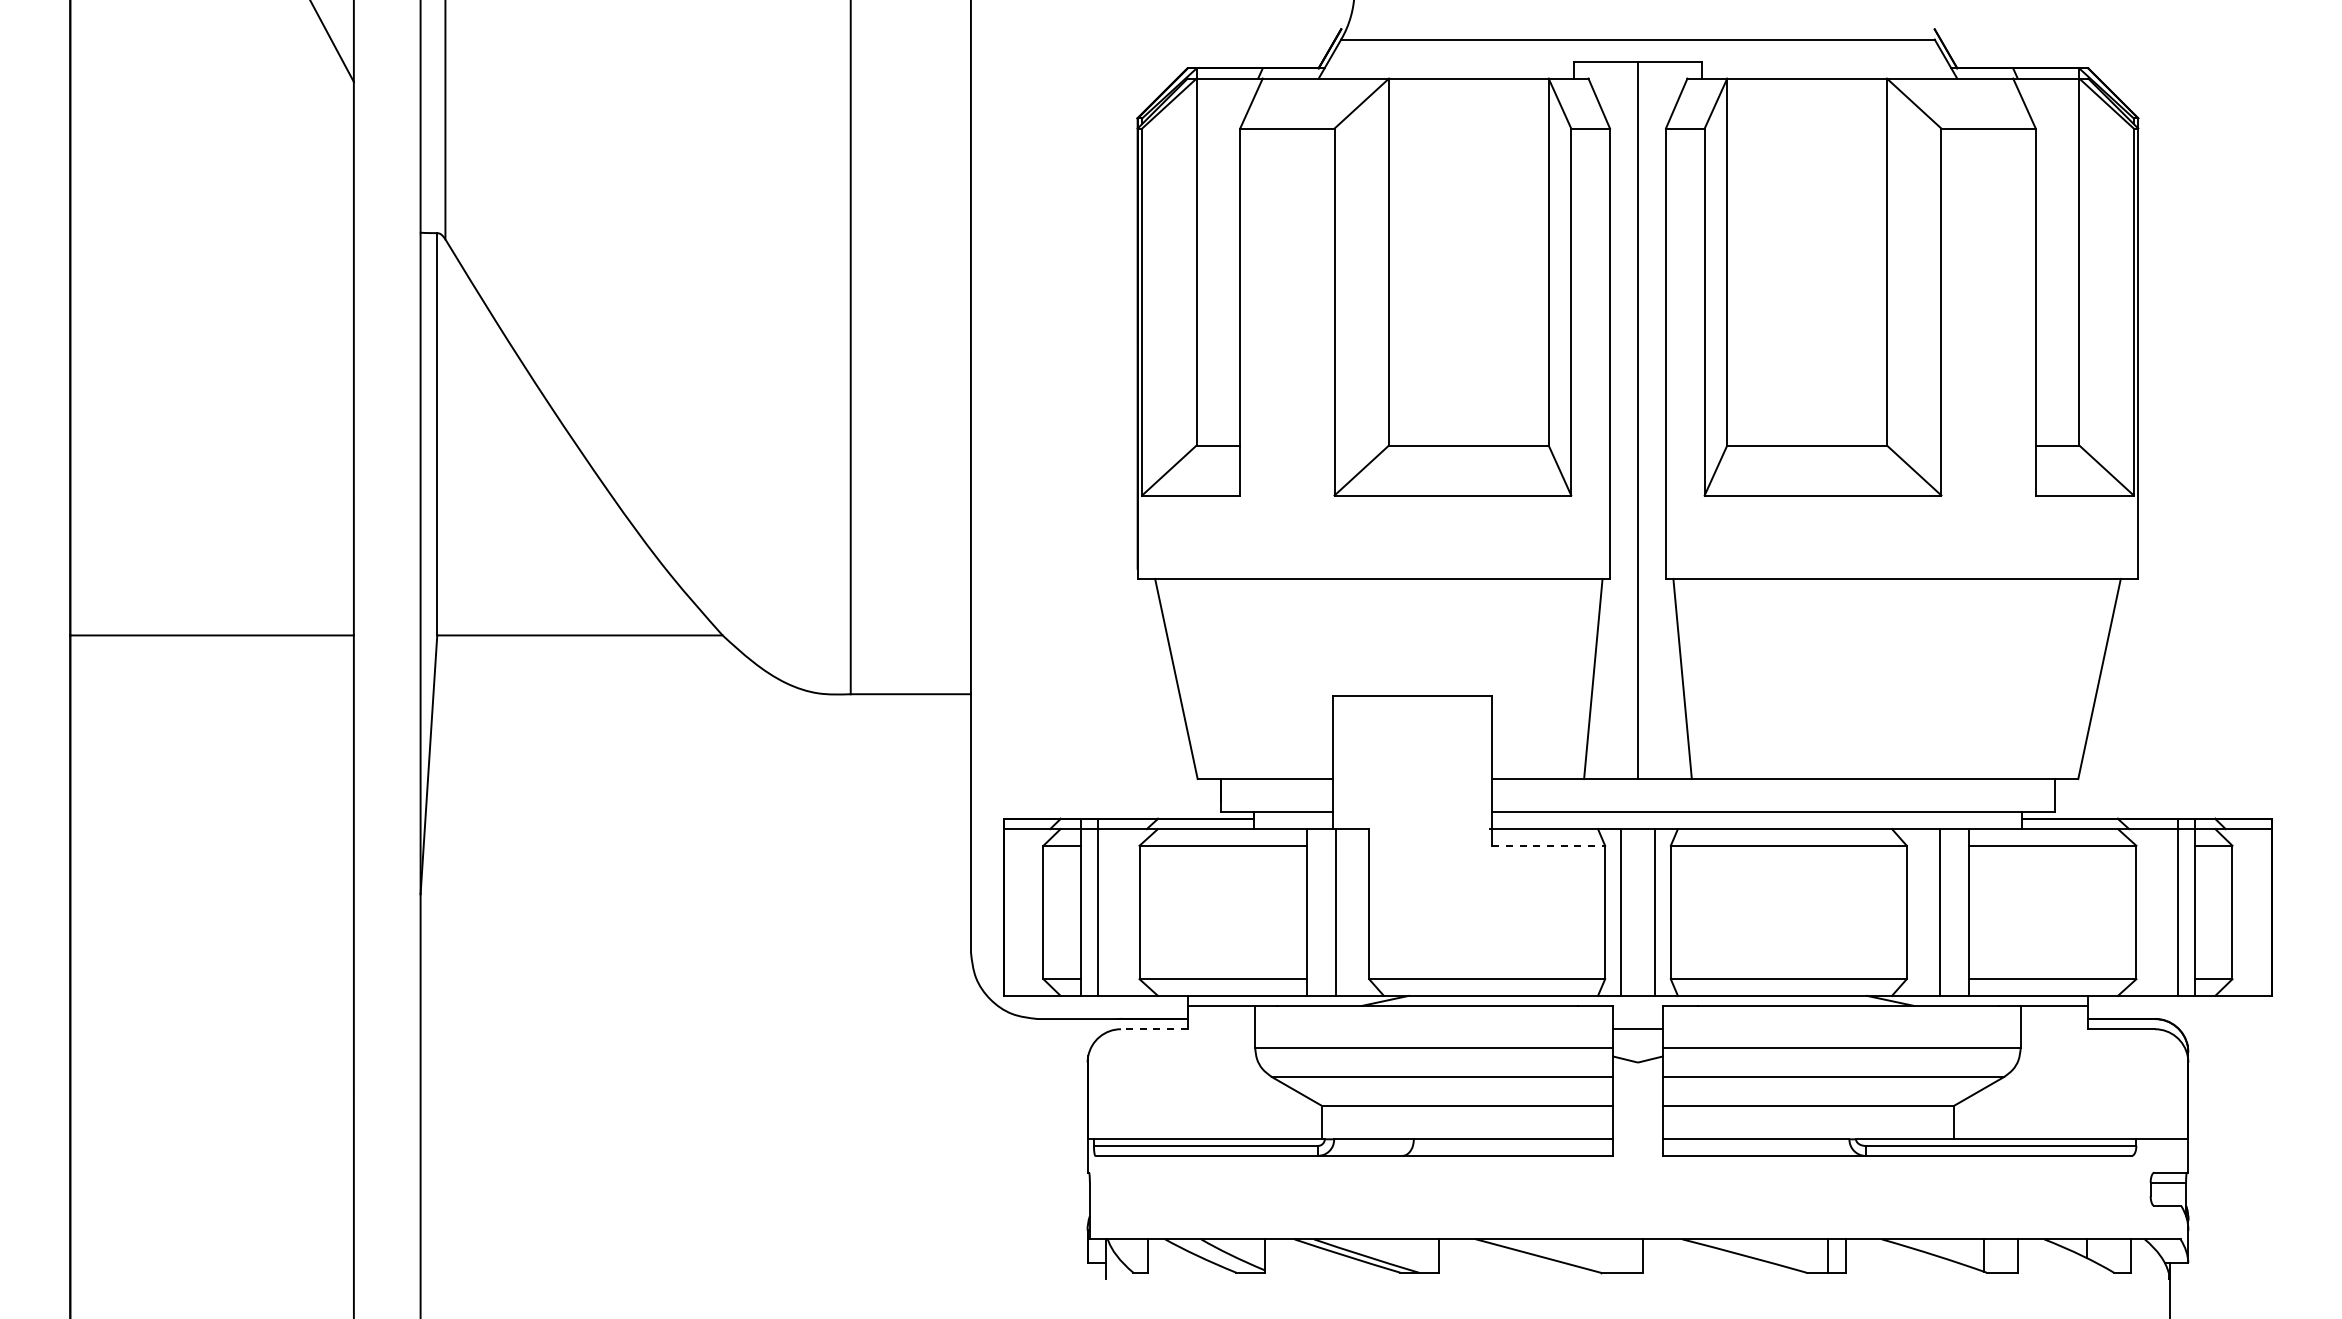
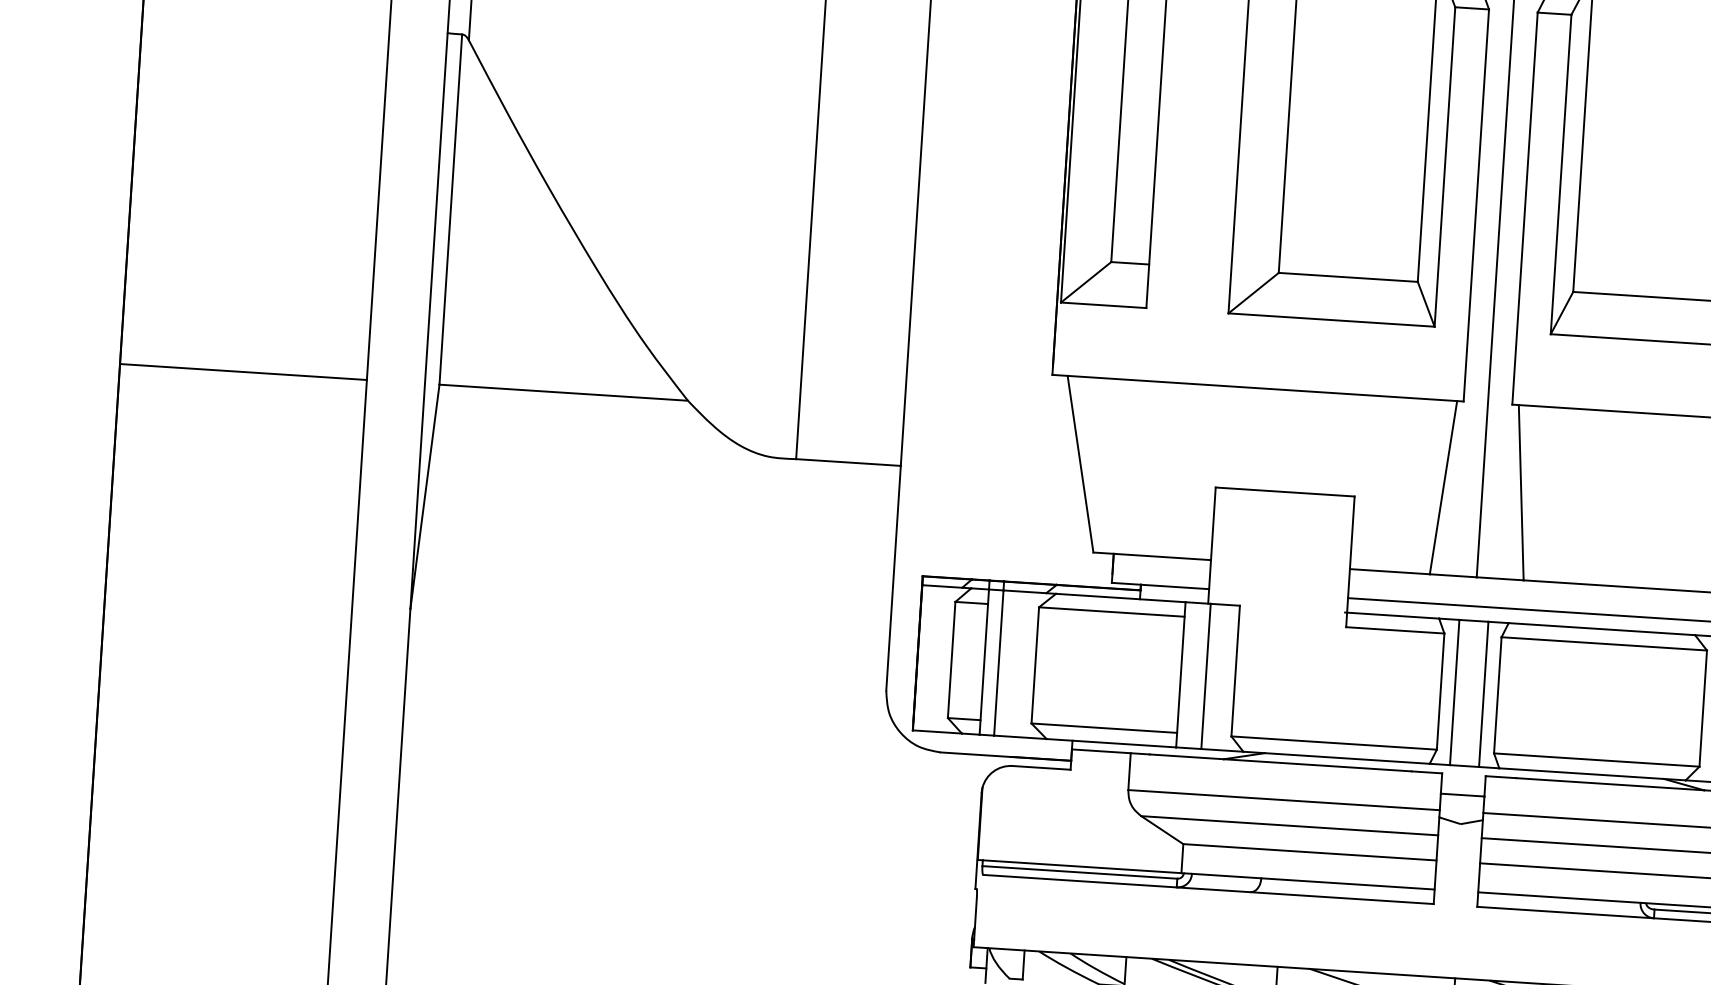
line: (1549, 845) -> (1395, 630), dashed -> solid
line: (1153, 1029) -> (1040, 768), dashed -> solid

